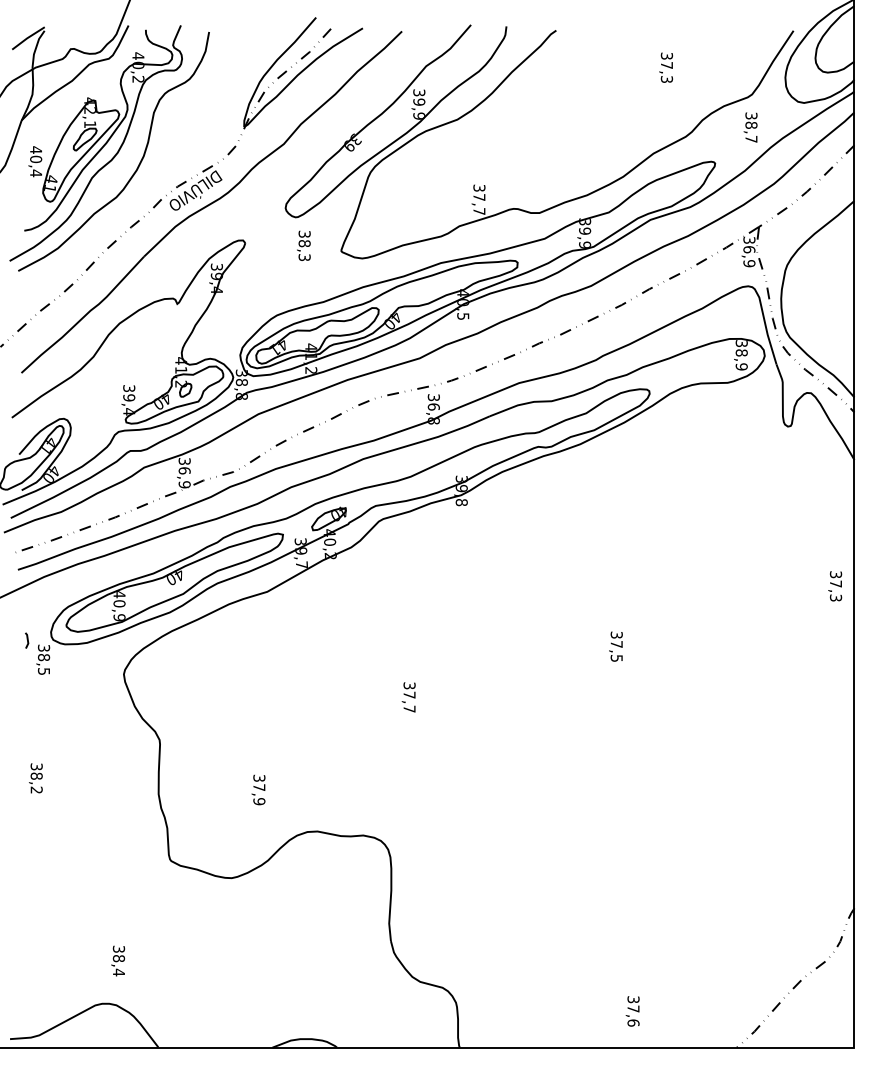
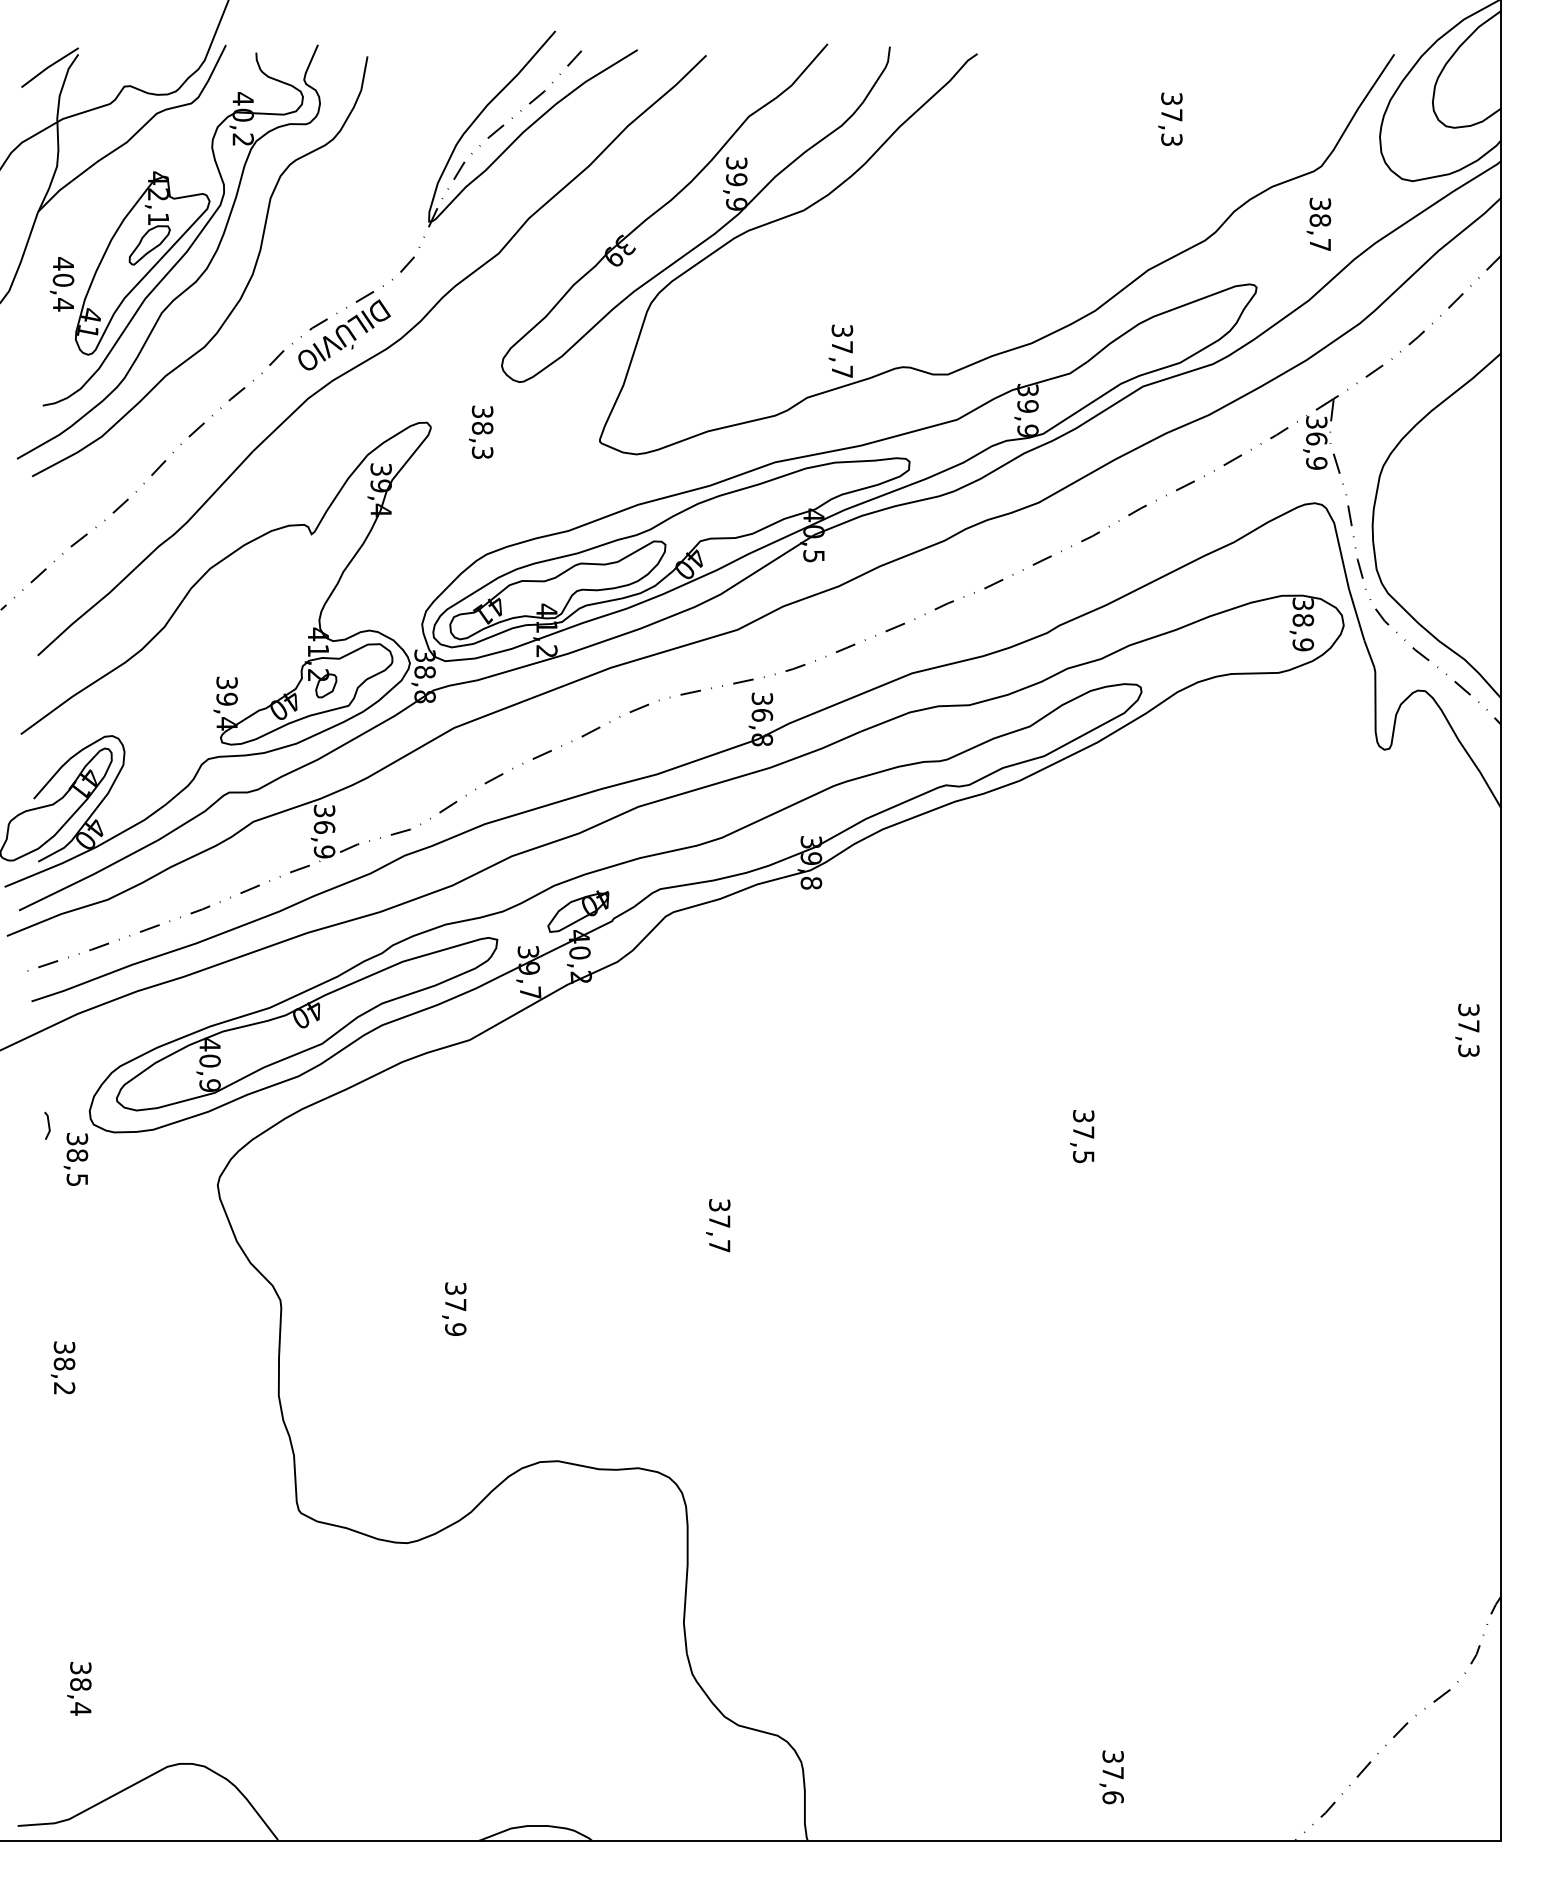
text: (303, 245) -> (480, 431), moved
text: (258, 789) -> (454, 1308), moved
text: (118, 960) -> (79, 1687), moved

